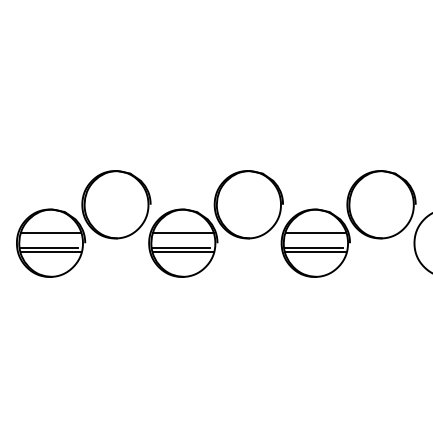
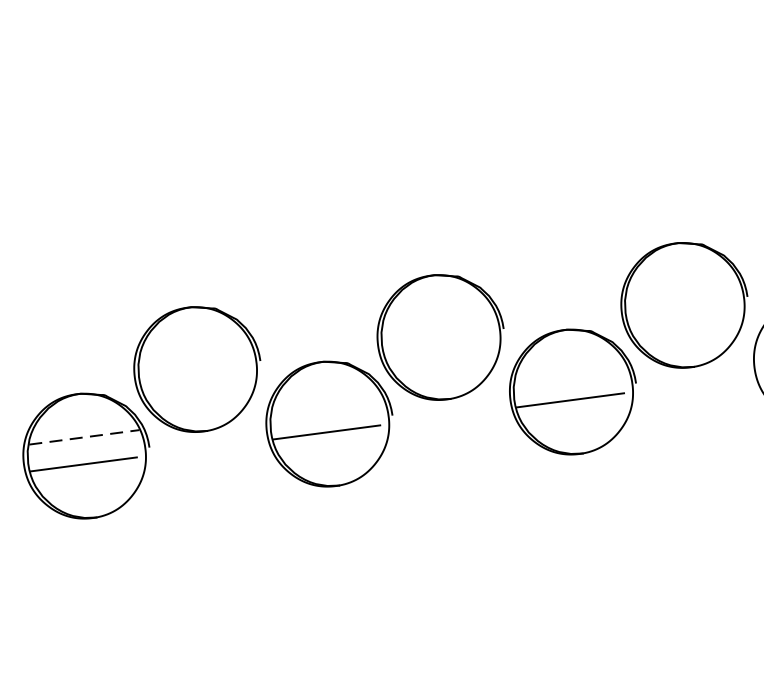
line: (51, 233) -> (85, 437), solid -> dashed
line: (183, 233) -> (327, 405), removed
line: (315, 233) -> (570, 373), removed
line: (51, 252) -> (89, 472), removed
line: (183, 252) -> (332, 440), removed
line: (315, 252) -> (574, 408), removed

